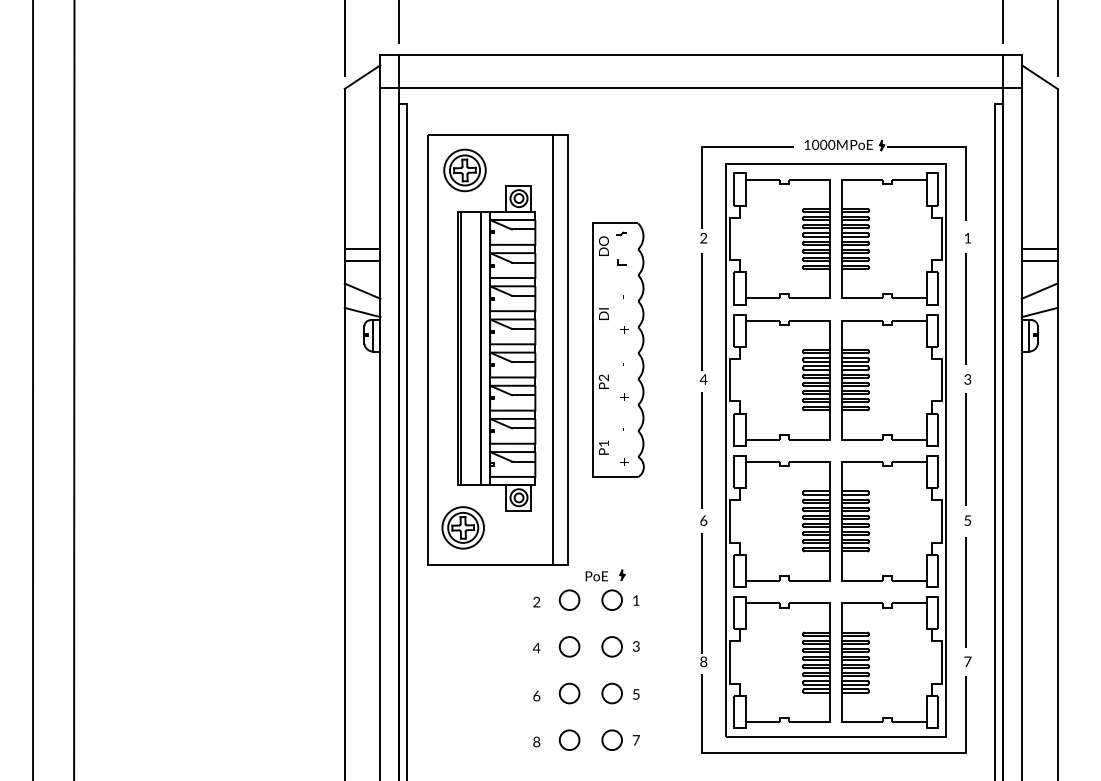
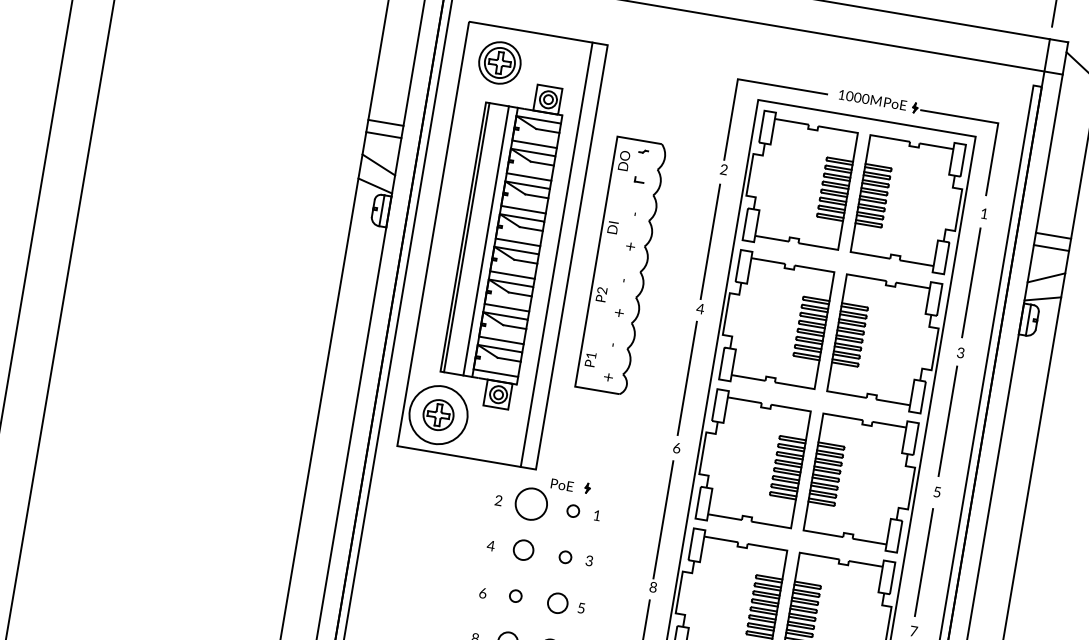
circle: (462, 527) -> (437, 414), size x1.4
circle: (611, 599) -> (572, 510), size x0.6
circle: (569, 600) -> (531, 504), size x1.6
circle: (611, 646) -> (564, 556), size x0.6
circle: (569, 693) -> (515, 596), size x0.6

